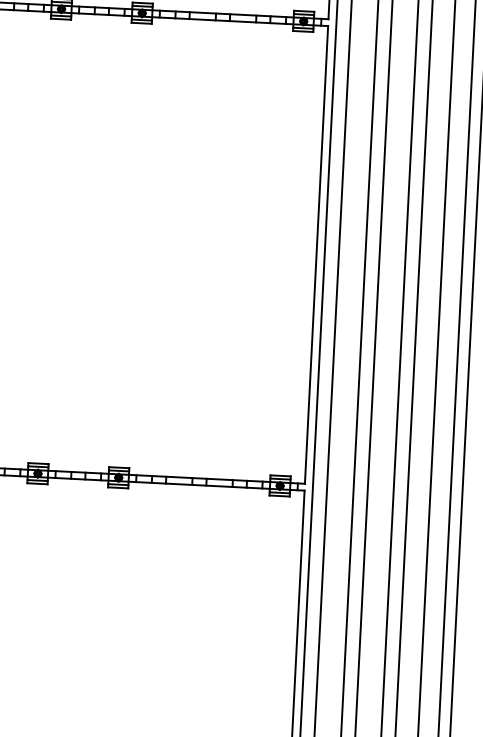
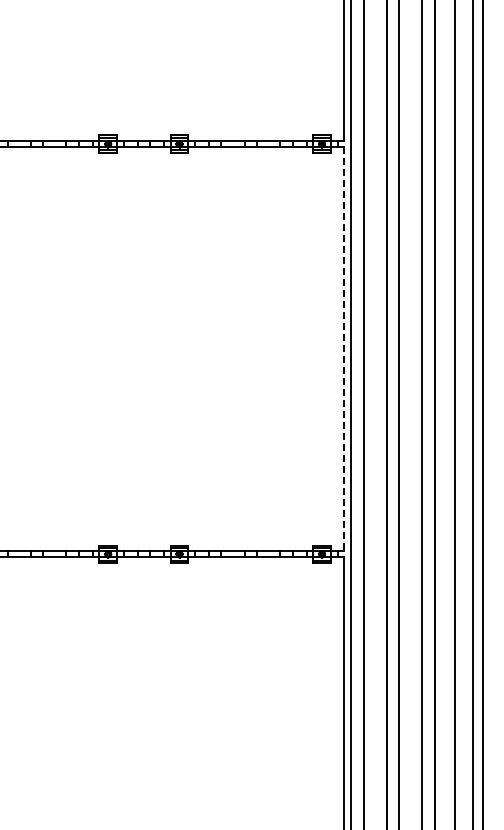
line: (316, 255) -> (343, 349), solid -> dashed

